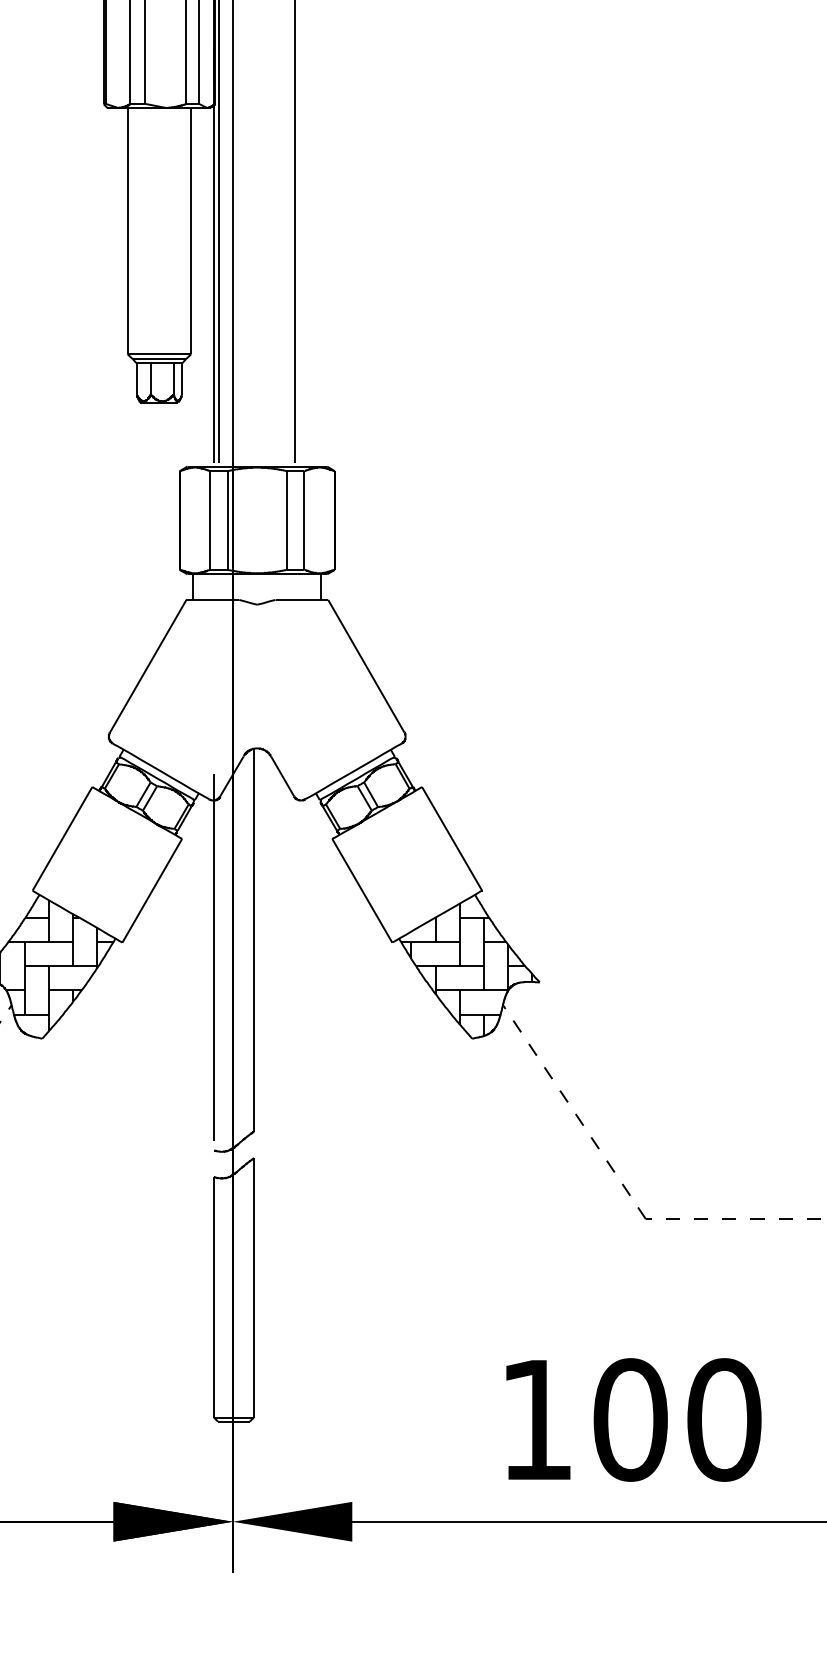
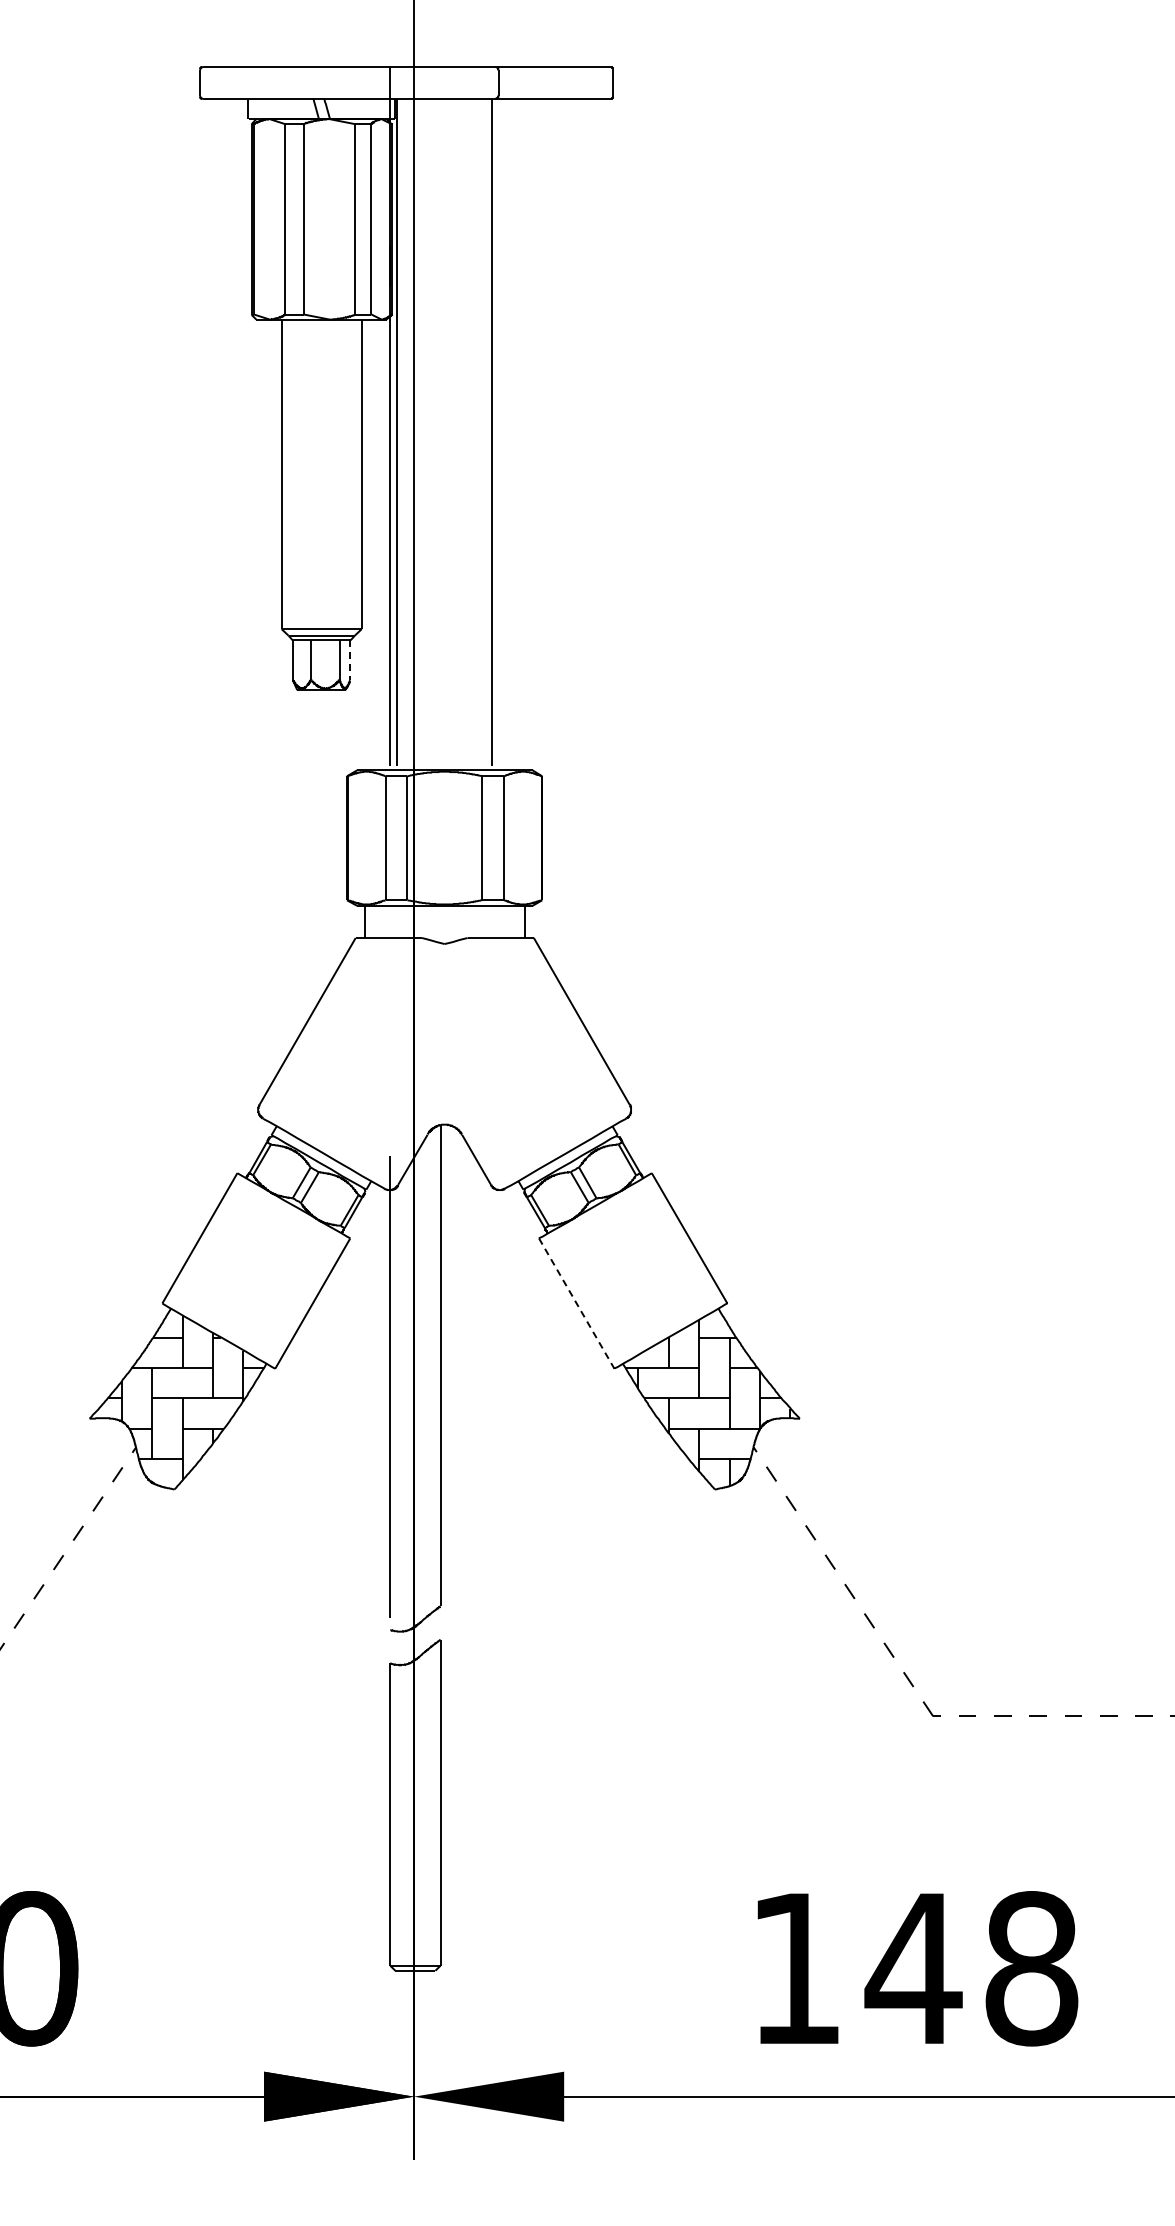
line: (182, 379) -> (350, 660), solid -> dashed
line: (362, 891) -> (577, 1304), solid -> dashed
text: (676, 1419) -> (971, 1968), 100 -> 148

